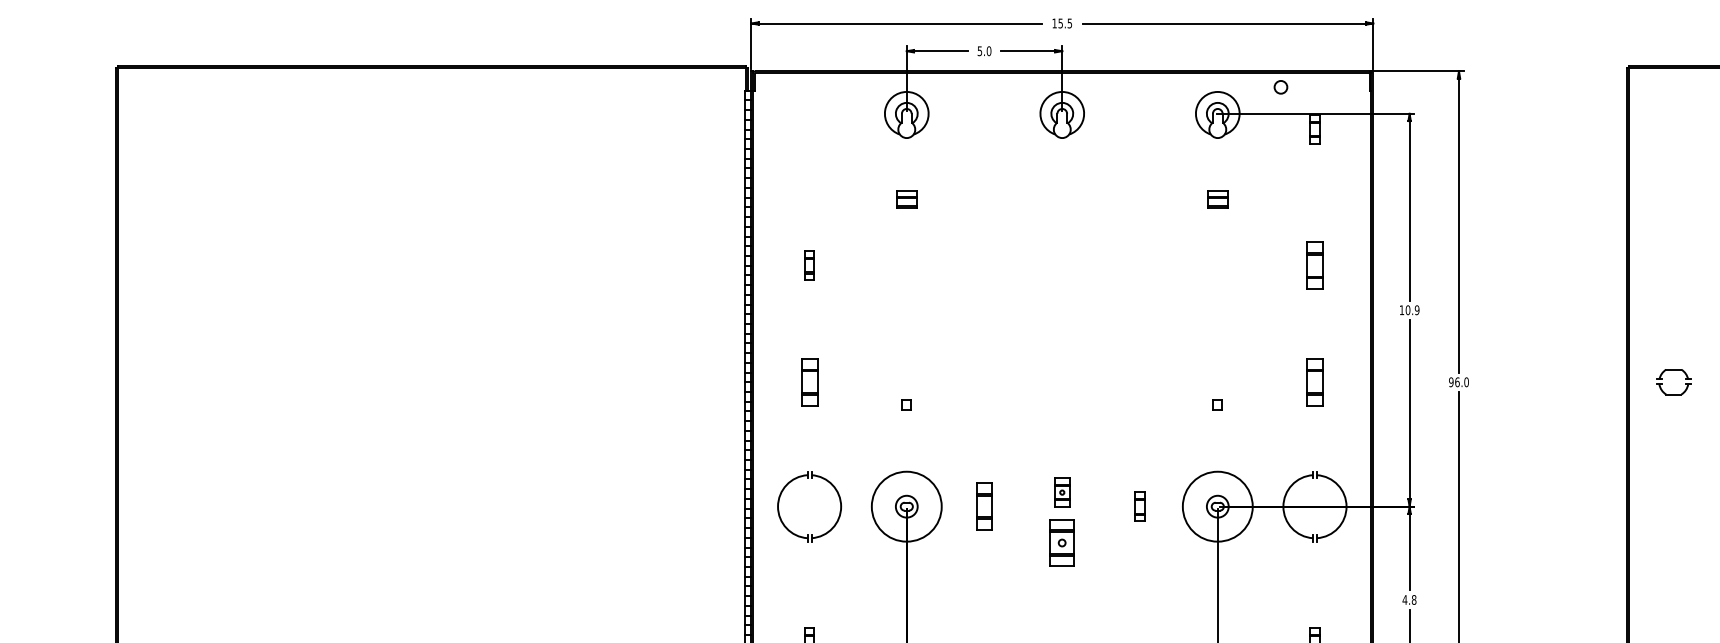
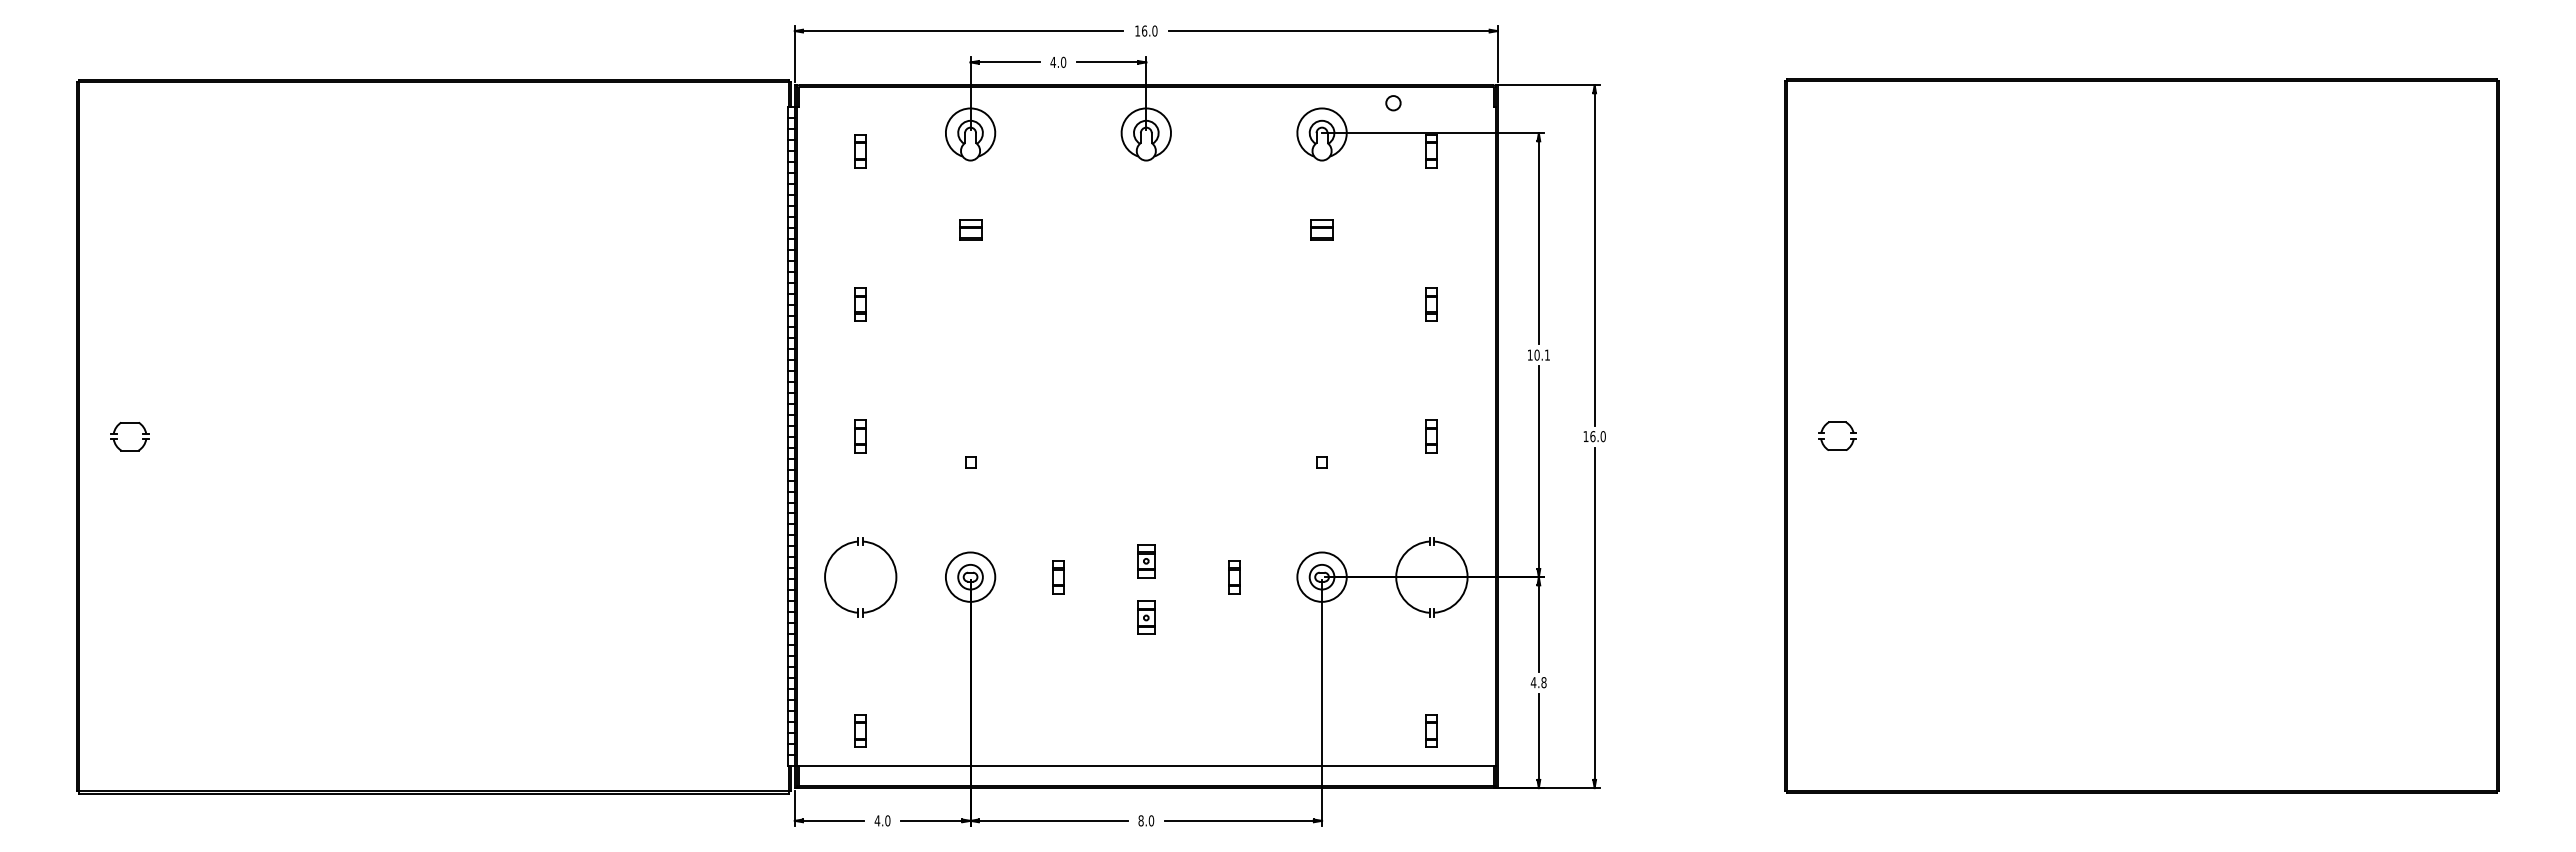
text: (1065, 22) -> (1149, 30), 15.5 -> 16.0
text: (980, 51) -> (1053, 62), 5.0 -> 4.0
part: (809, 130) -> (860, 151), added
part: (1314, 265) -> (1431, 304), size x0.62
text: (1417, 309) -> (1547, 354), 10.9 -> 10.1
part: (151, 380) -> (117, 434), added
part: (809, 382) -> (860, 436), size x0.62
part: (1314, 382) -> (1431, 436), size x0.62
text: (1450, 382) -> (1585, 436), 96.0 -> 16.0
circle: (906, 506) -> (970, 576), size x0.62
part: (984, 506) -> (1058, 577), size x0.62
circle: (1217, 506) -> (1321, 576), size x0.62
part: (1062, 542) -> (1146, 617), size x0.62

